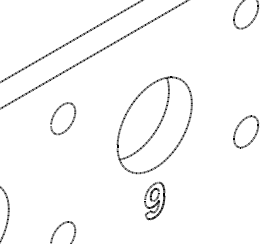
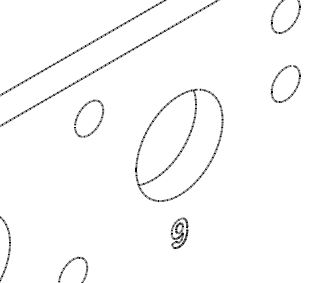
part: (71, 122) -> (98, 123), moved
part: (239, 126) -> (277, 77), moved
part: (154, 201) -> (179, 233), size x0.7

